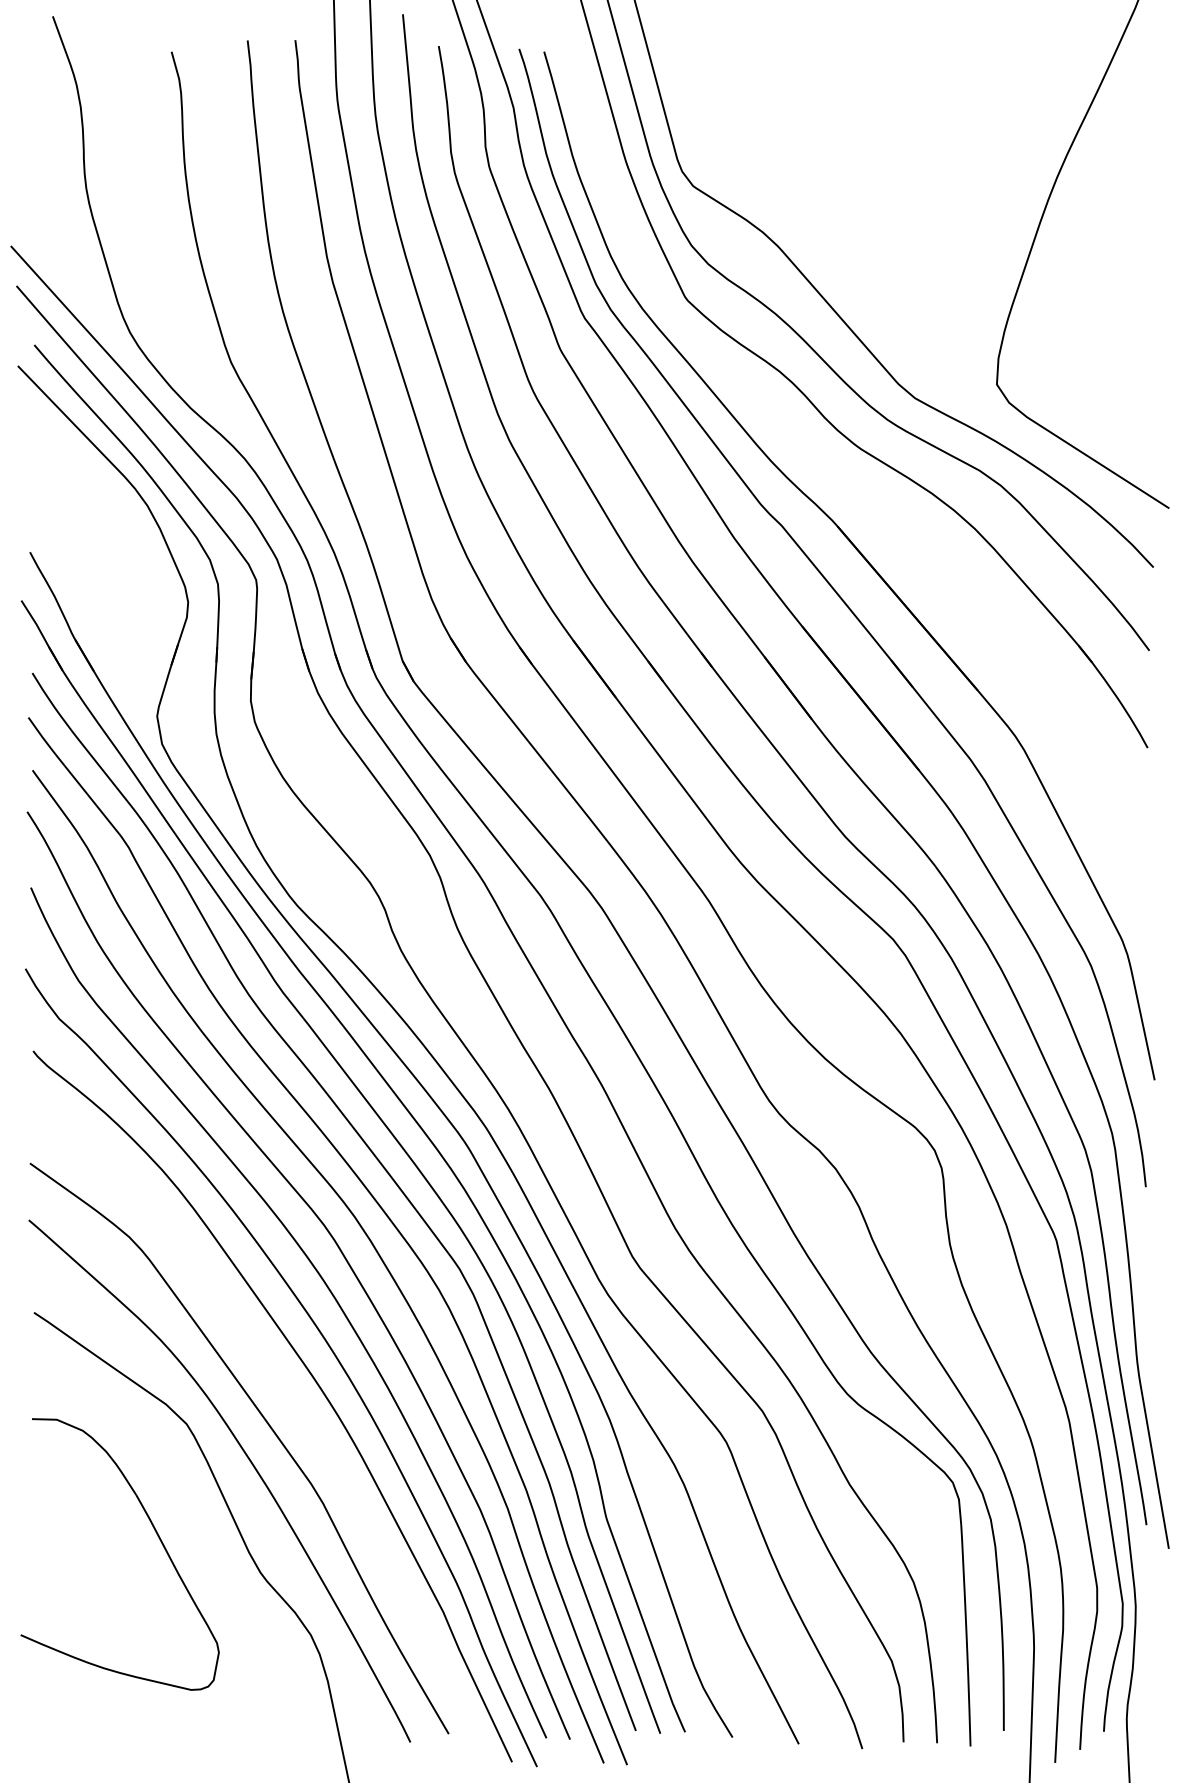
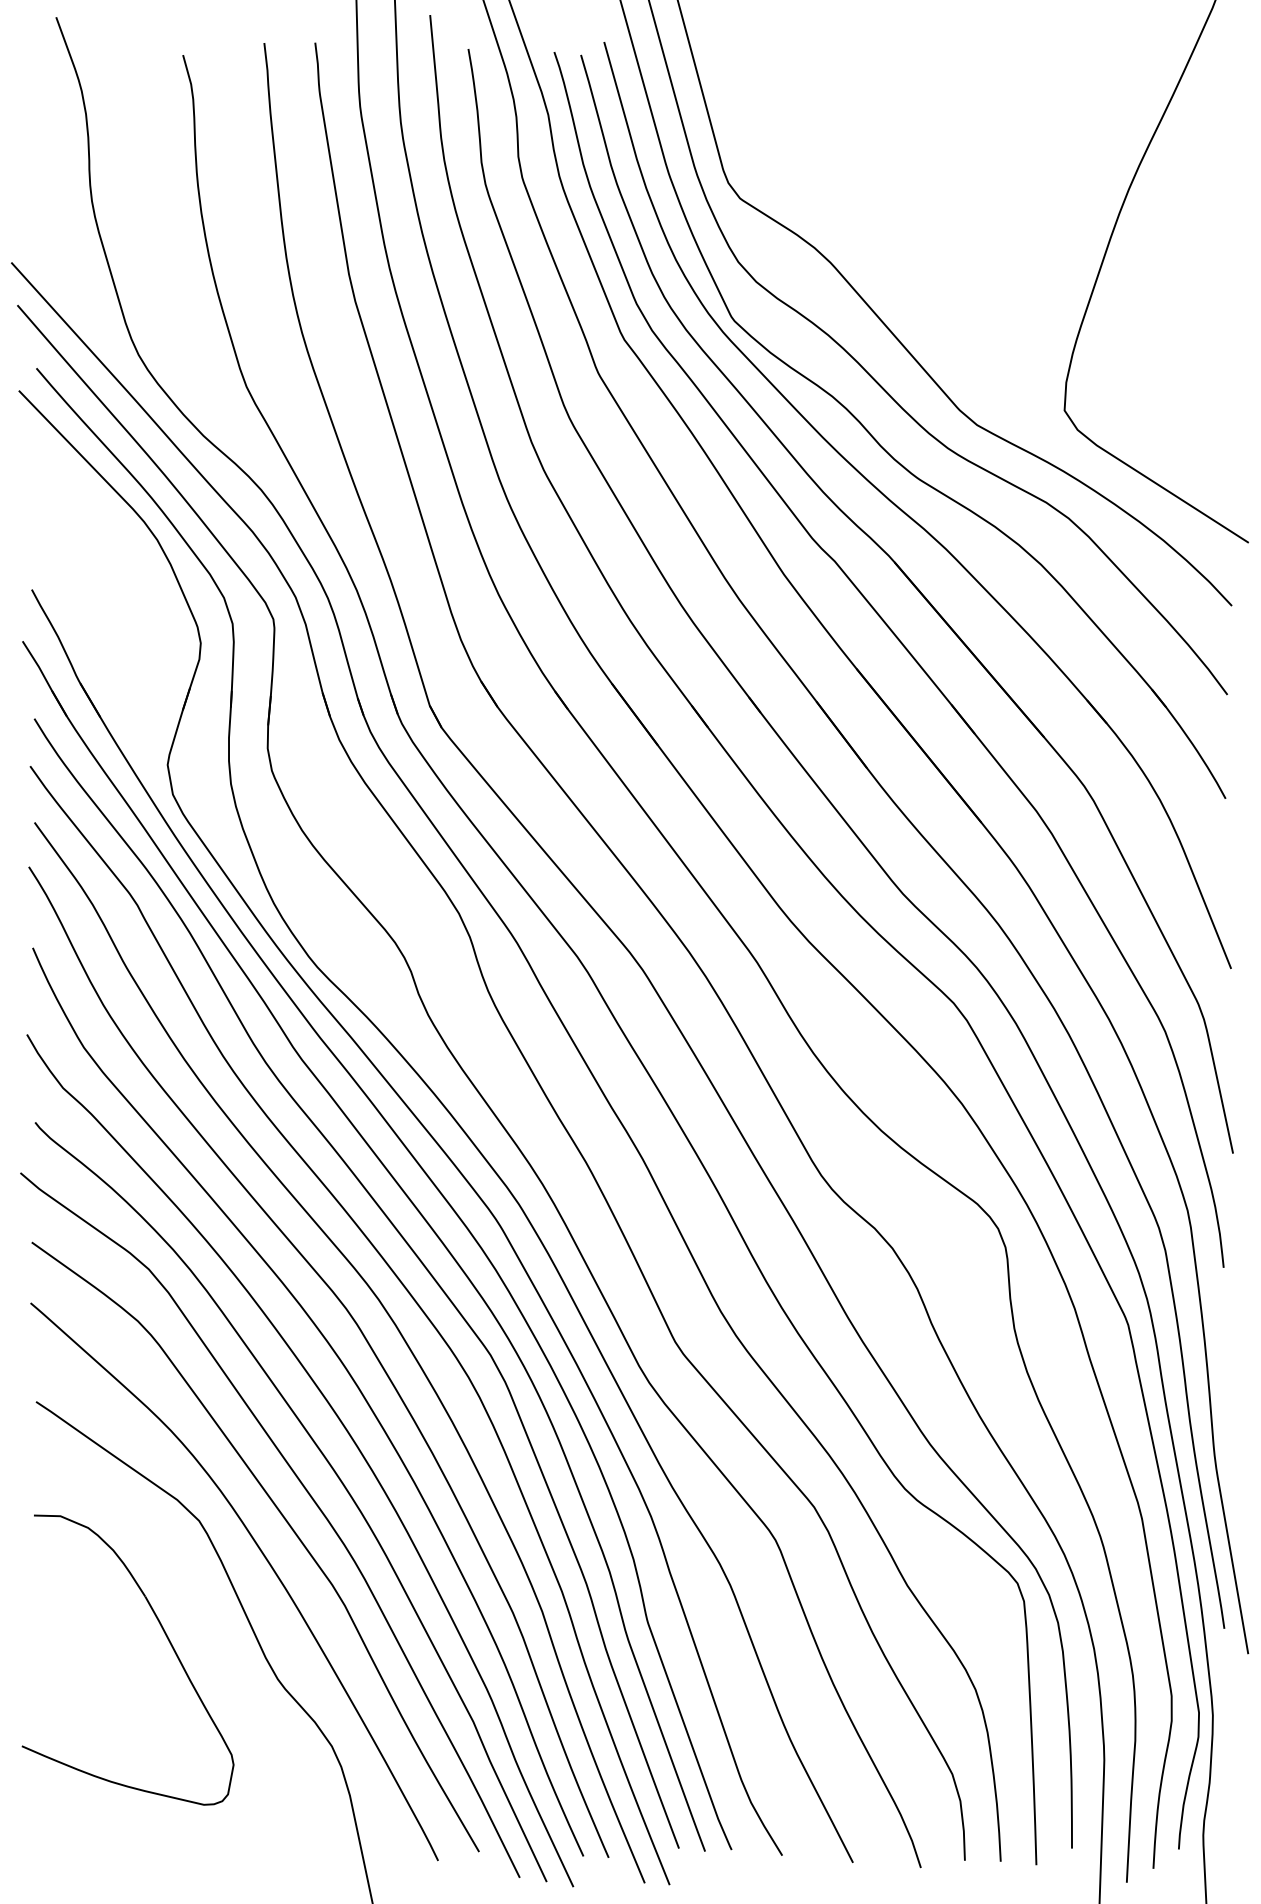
part: (850, 481) -> (908, 514), added
curve: (291, 1403) -> (311, 1498), added

